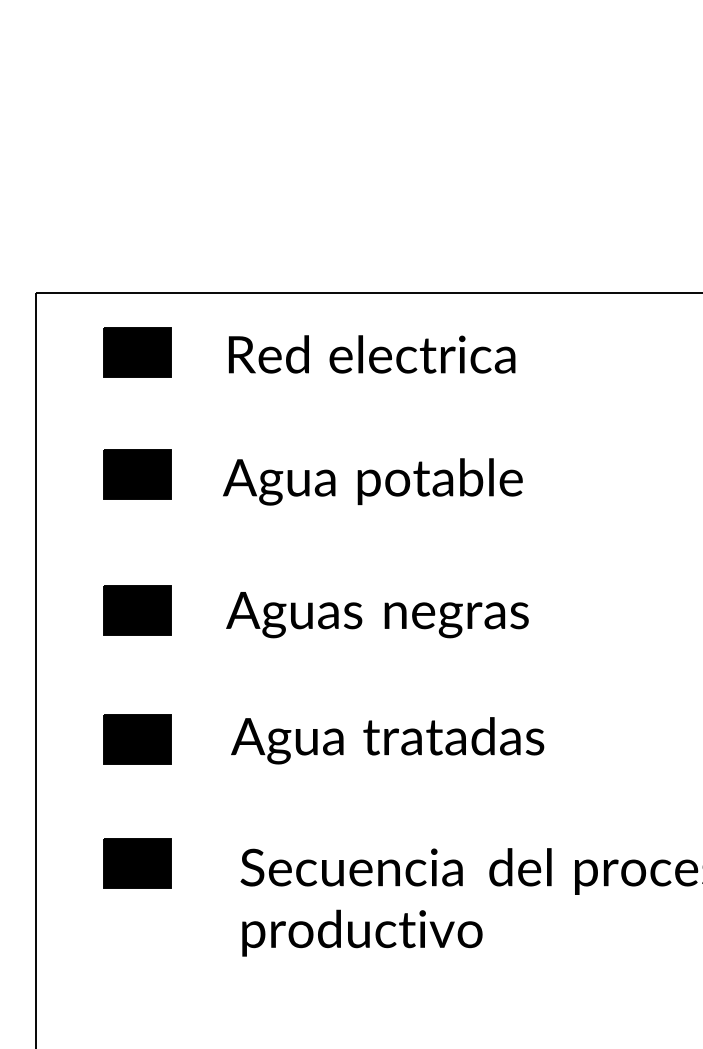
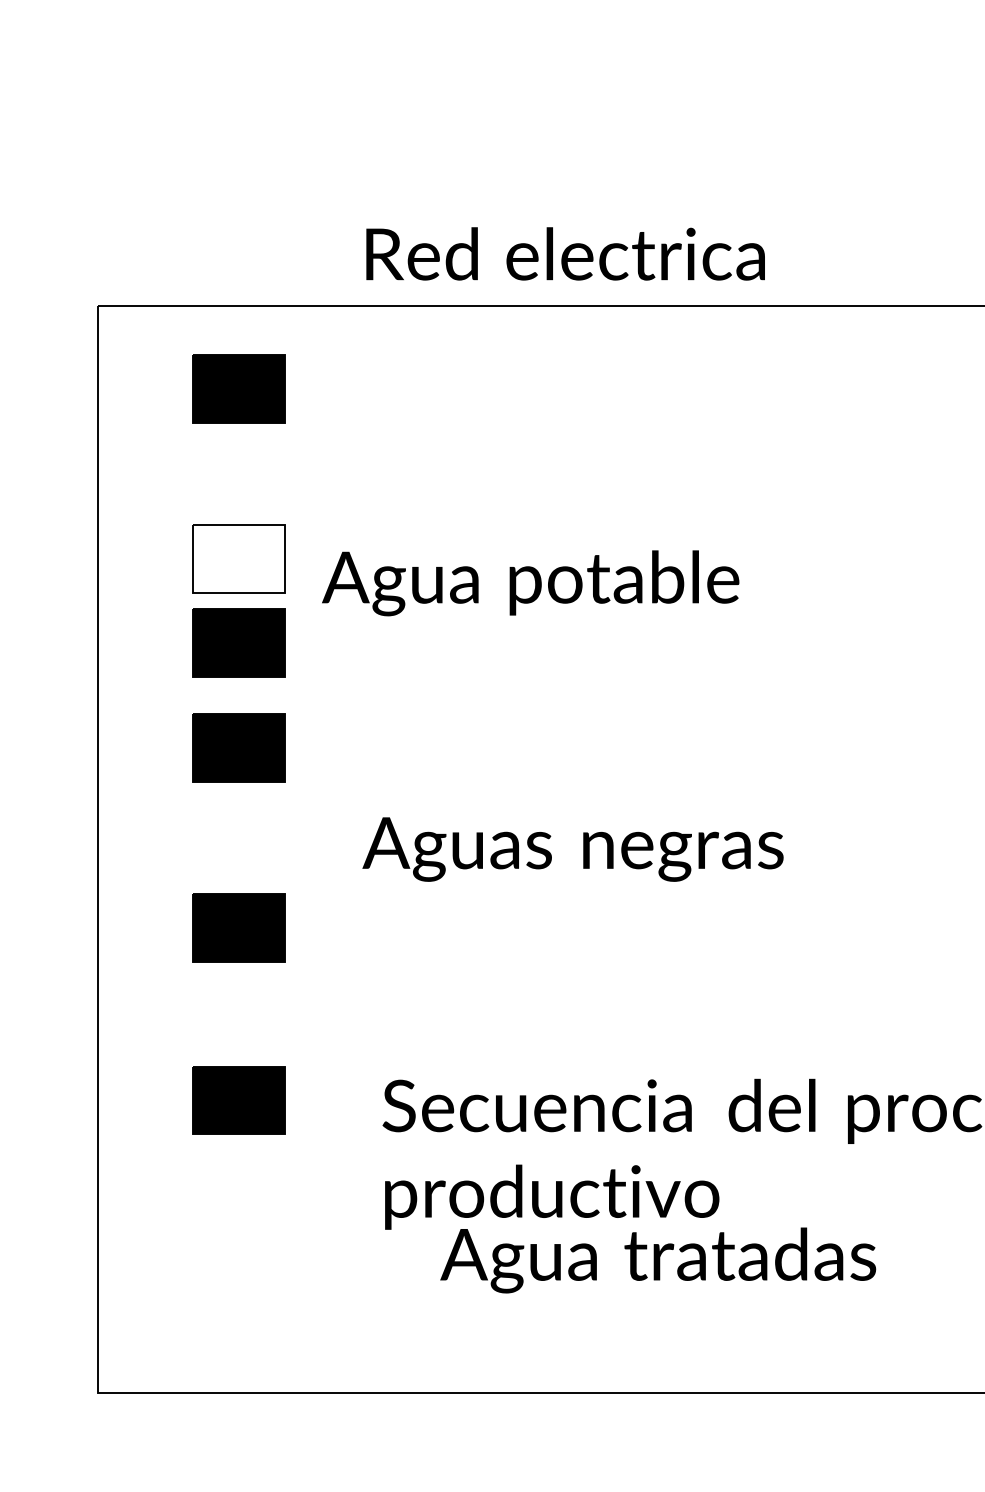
text: (371, 354) -> (565, 253), moved
fill: (137, 474) -> (239, 558), removed
text: (372, 482) -> (530, 583), moved
part: (136, 534) -> (238, 642), added
text: (377, 615) -> (572, 849), moved
text: (387, 740) -> (658, 1260), moved

